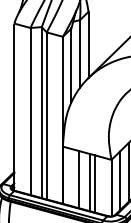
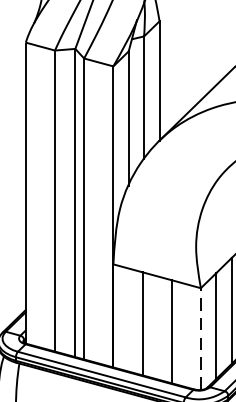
line: (90, 182) -> (163, 328), removed
line: (111, 187) -> (200, 337), solid -> dashed

